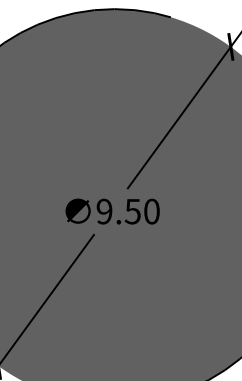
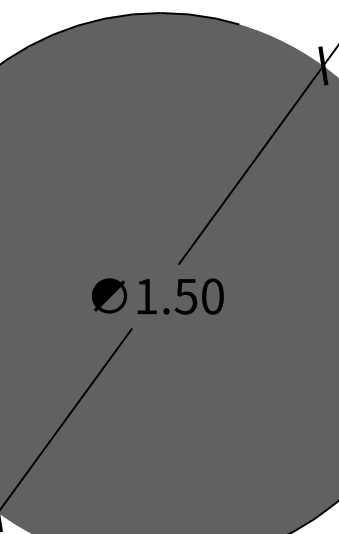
text: (104, 211) -> (146, 296), 9.50 -> 1.50

